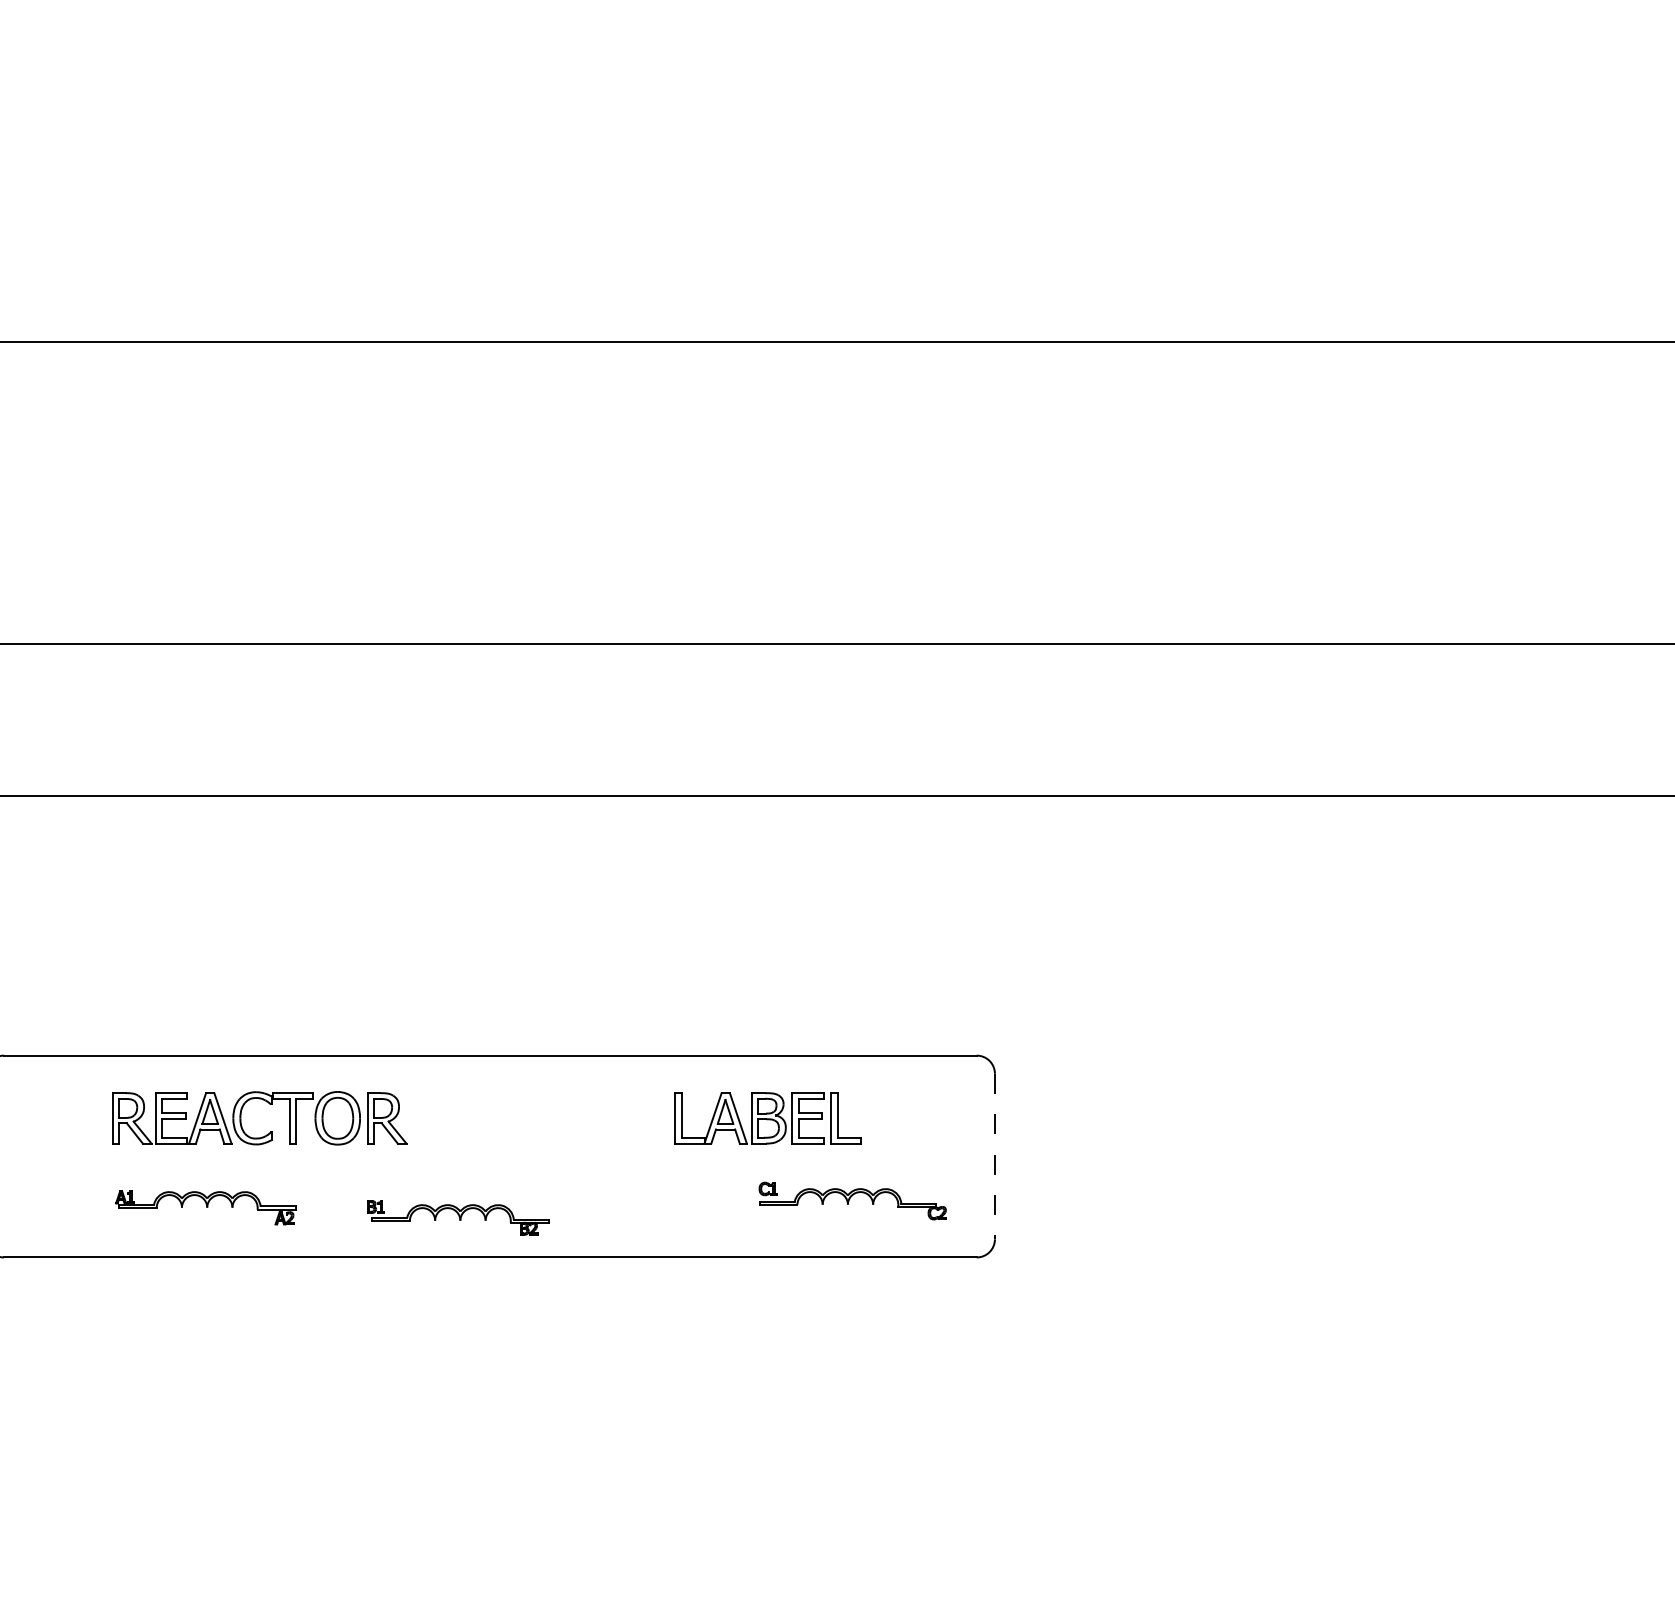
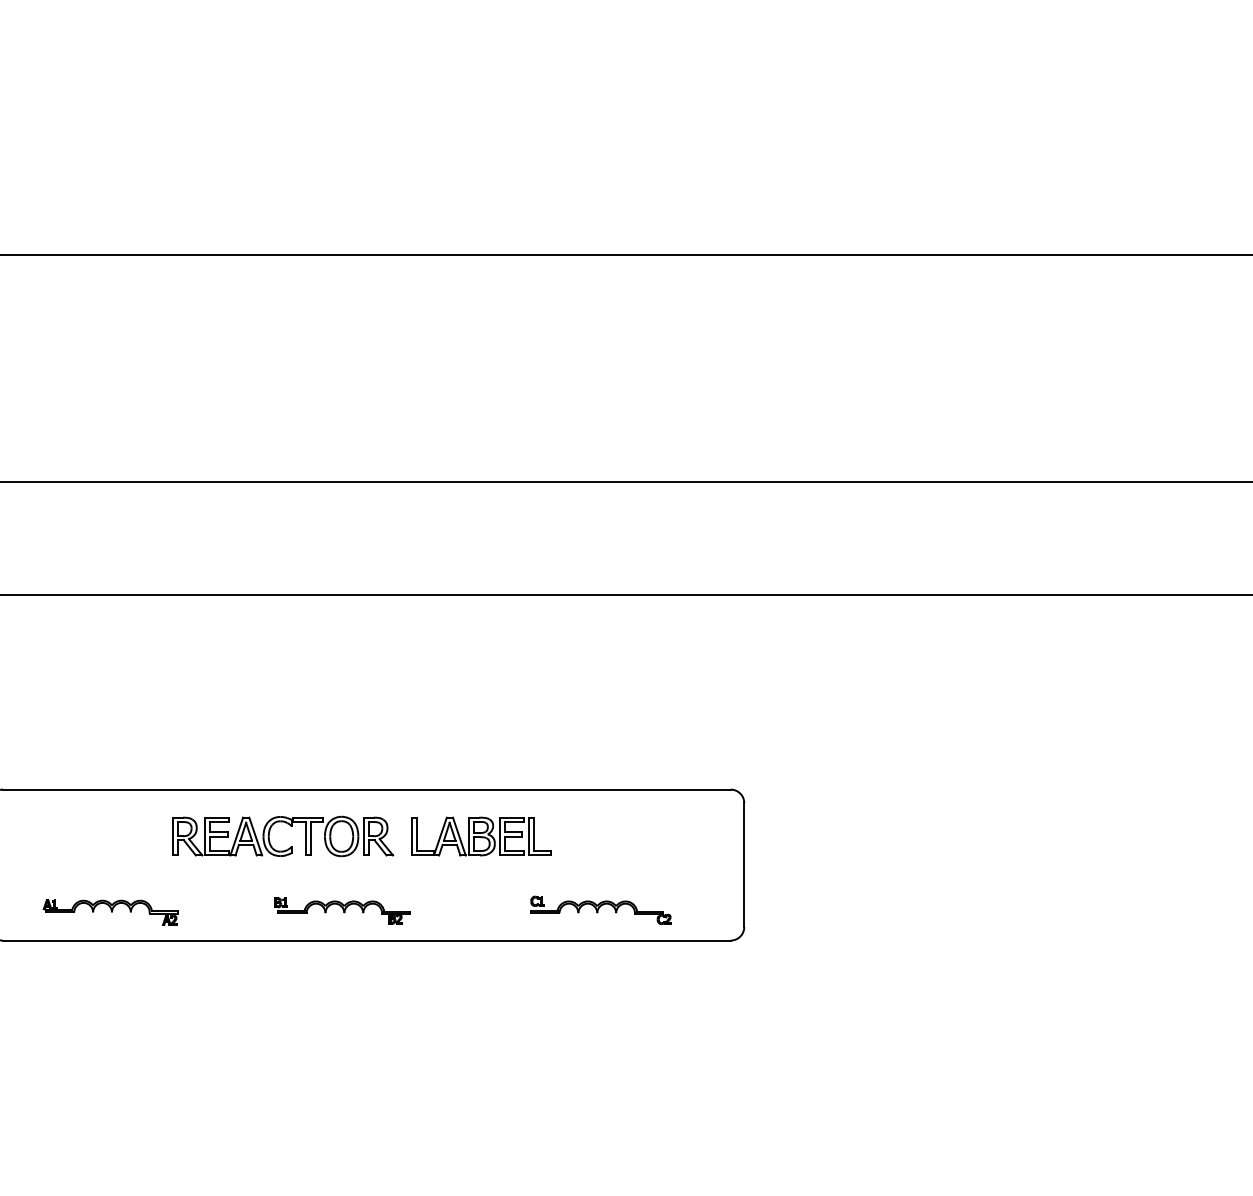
part: (269, 1104) -> (290, 826), moved
part: (767, 1118) -> (481, 836), moved
line: (995, 1157) -> (744, 865), dashed -> solid
part: (852, 1199) -> (600, 909), moved
part: (205, 1207) -> (110, 912), moved

